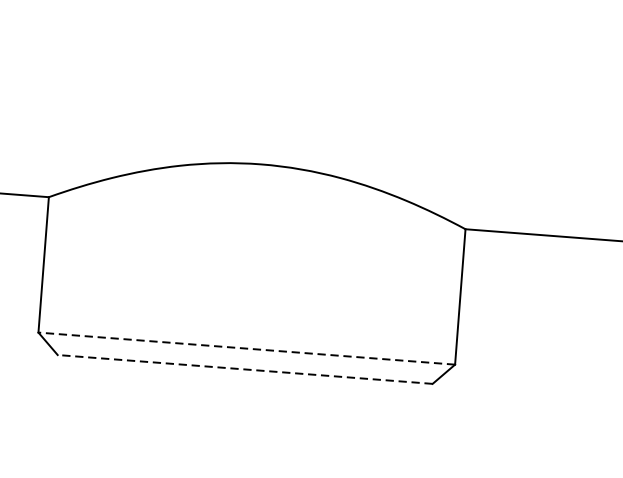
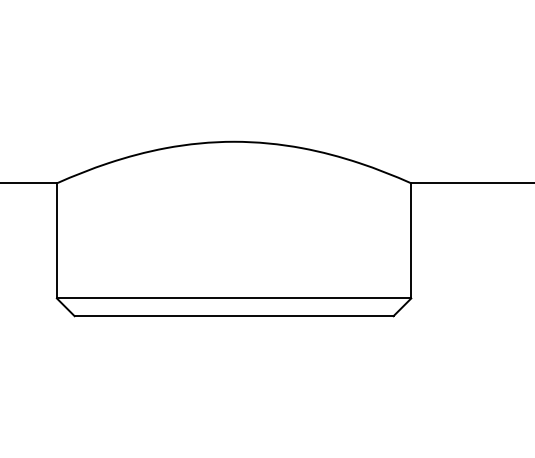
line: (246, 348) -> (233, 298), dashed -> solid
line: (244, 369) -> (233, 316), dashed -> solid

